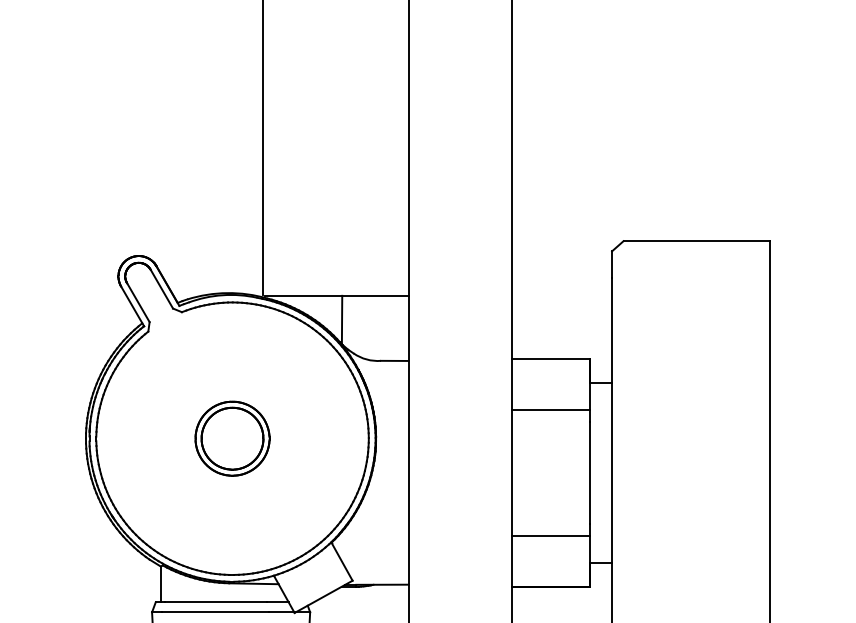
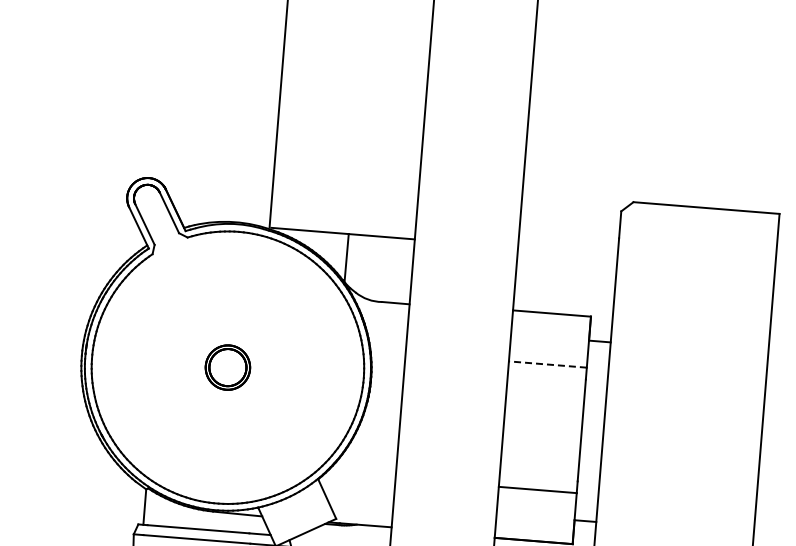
line: (550, 409) -> (547, 364), solid -> dashed
part: (232, 438) -> (227, 367), size x0.6

